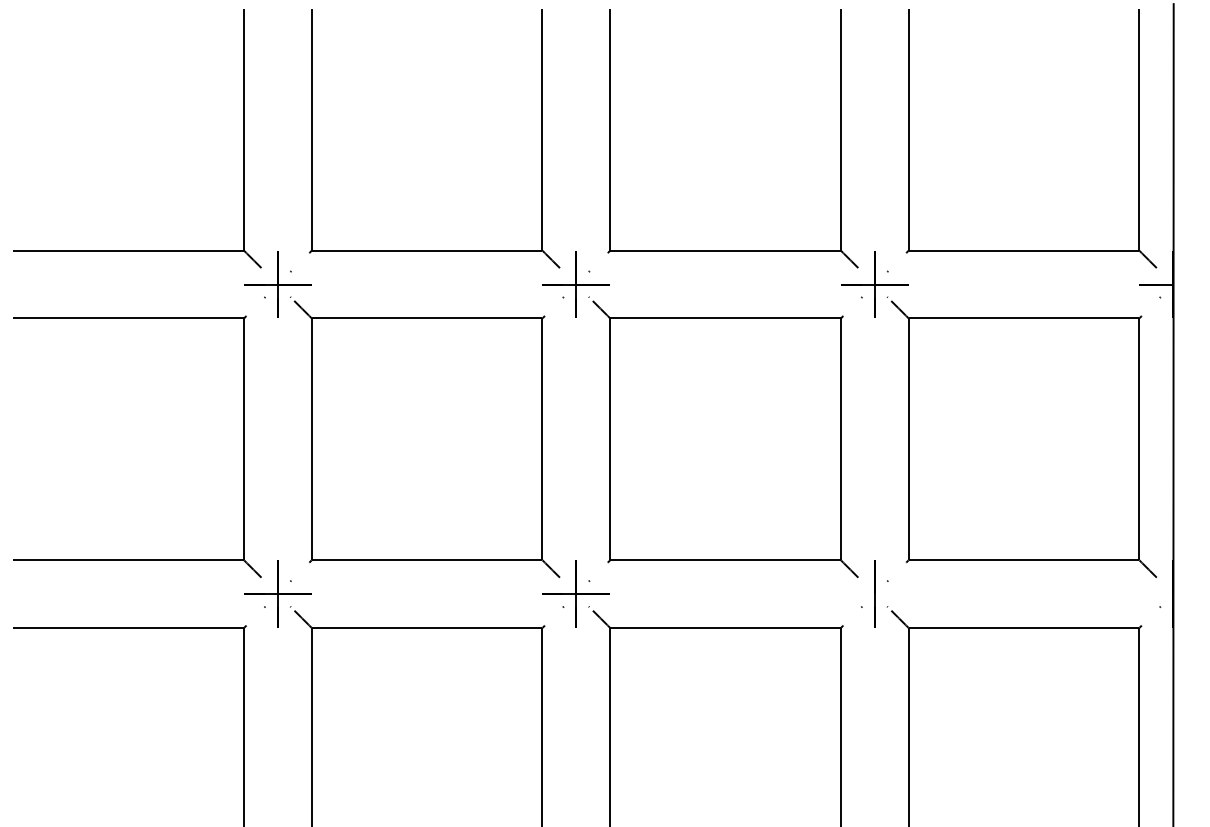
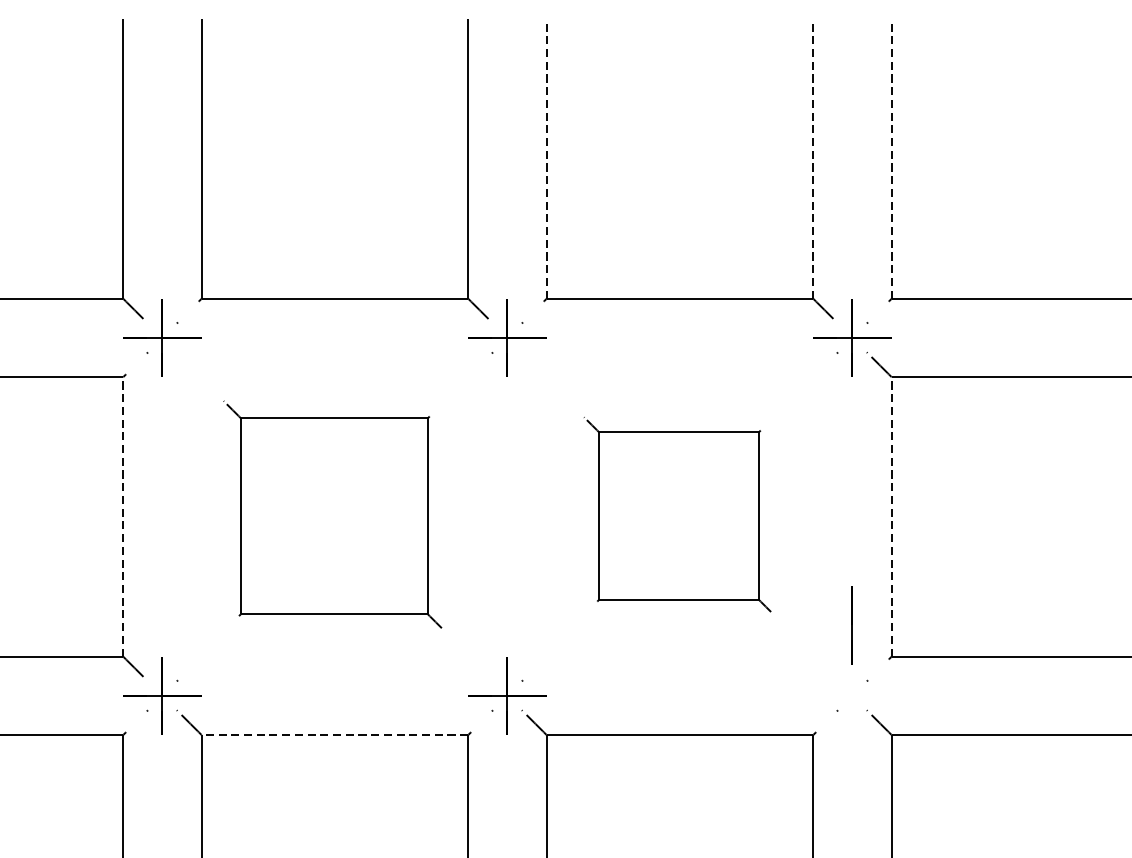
line: (610, 129) -> (546, 158), solid -> dashed
line: (840, 129) -> (812, 158), solid -> dashed
line: (908, 129) -> (891, 158), solid -> dashed
part: (425, 437) -> (333, 514), size x0.7
part: (723, 437) -> (677, 514), size x0.6
line: (244, 439) -> (123, 517), solid -> dashed
line: (908, 439) -> (891, 517), solid -> dashed
line: (874, 593) -> (852, 624), moved
line: (426, 628) -> (334, 735), solid -> dashed

